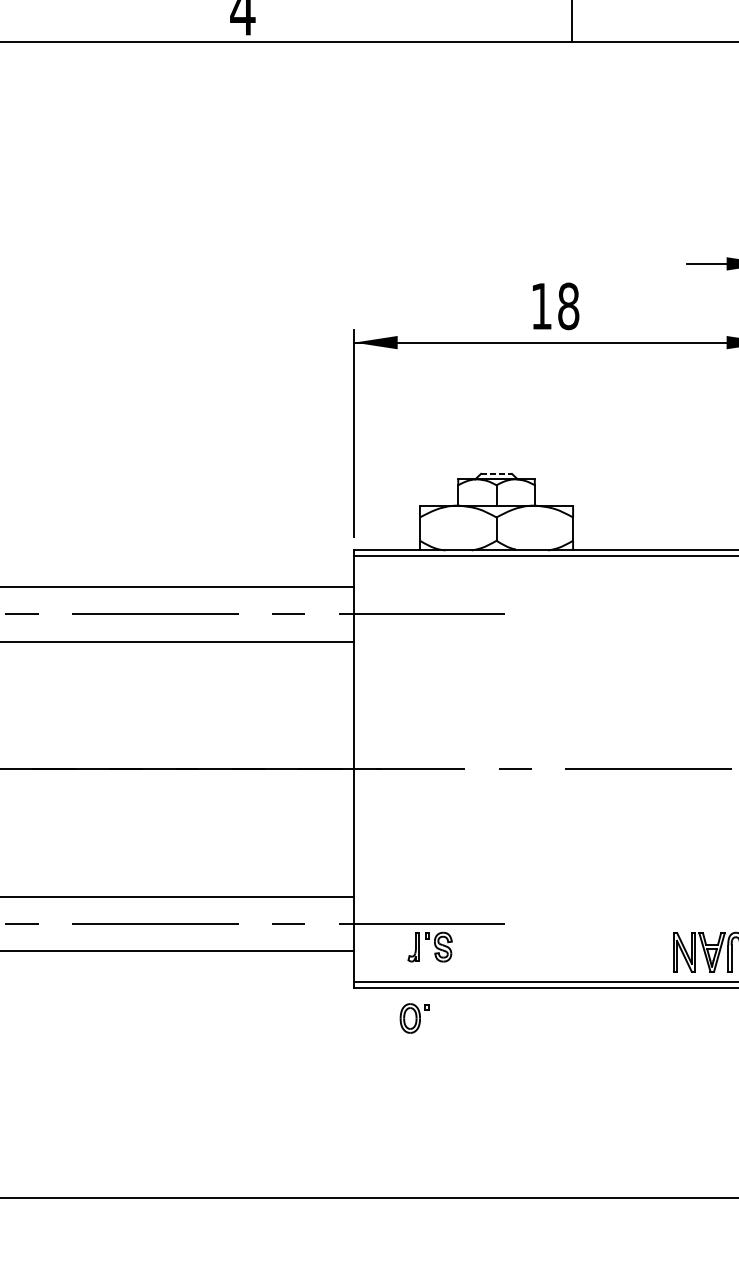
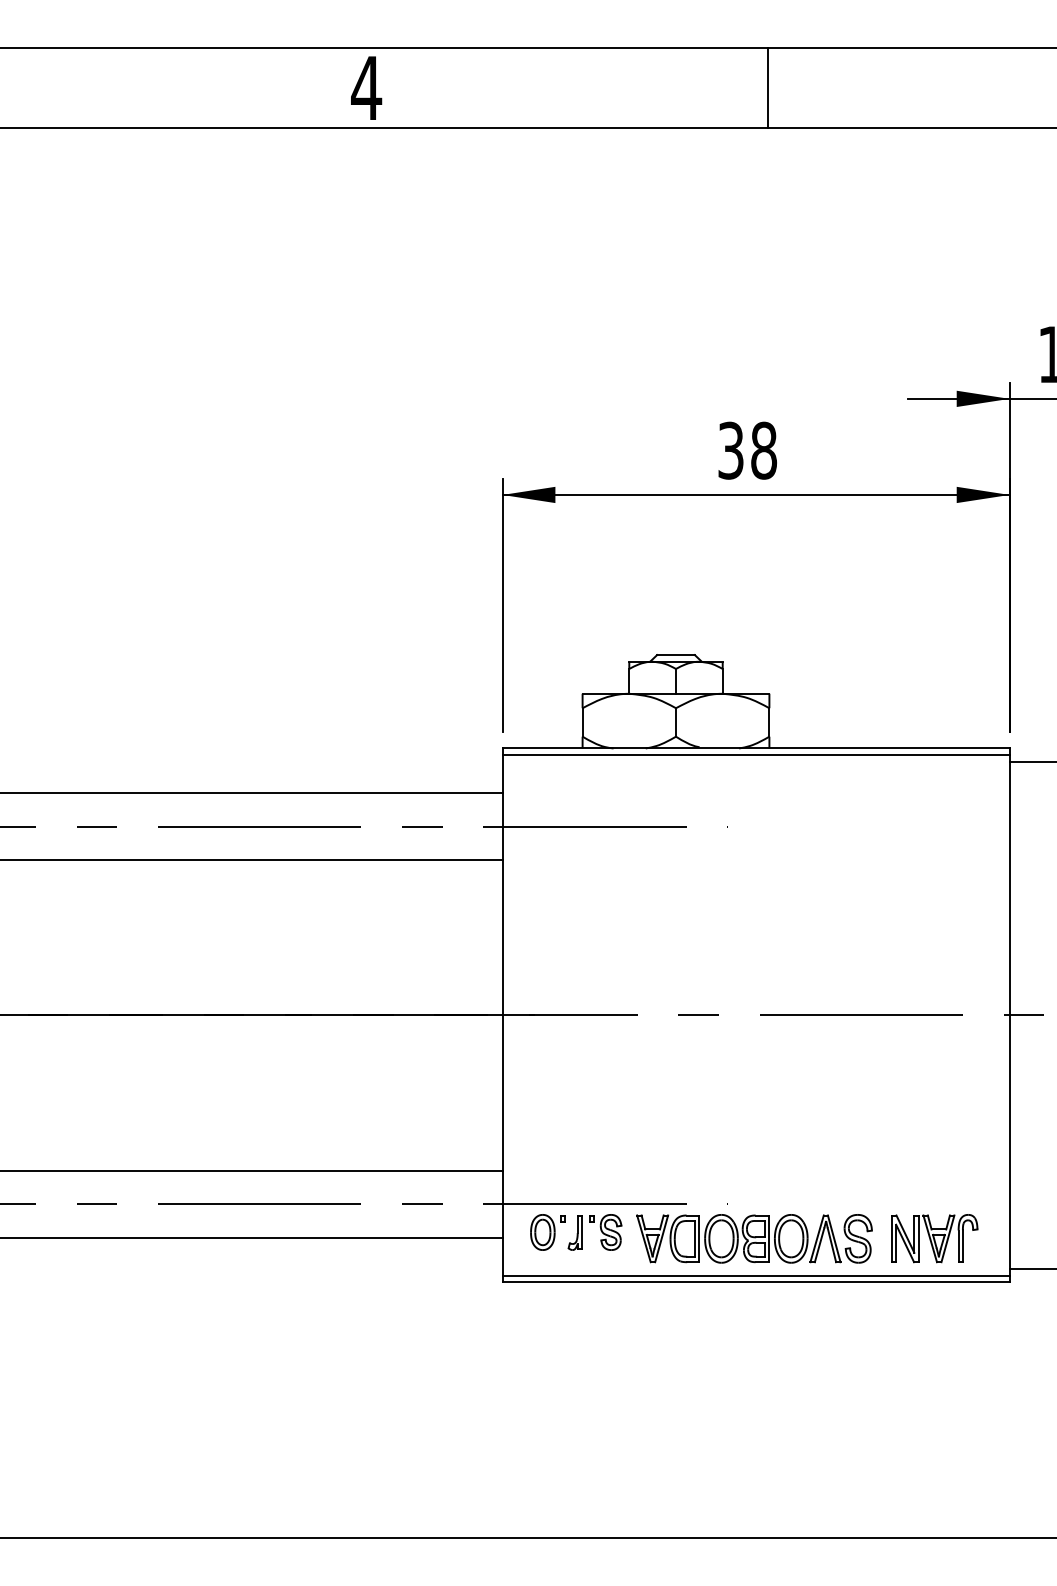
text: (541, 306) -> (730, 450), 18 -> 38
line: (496, 474) -> (676, 655), dashed -> solid
part: (560, 952) -> (754, 1238), added
part: (414, 1018) -> (547, 1232), moved

